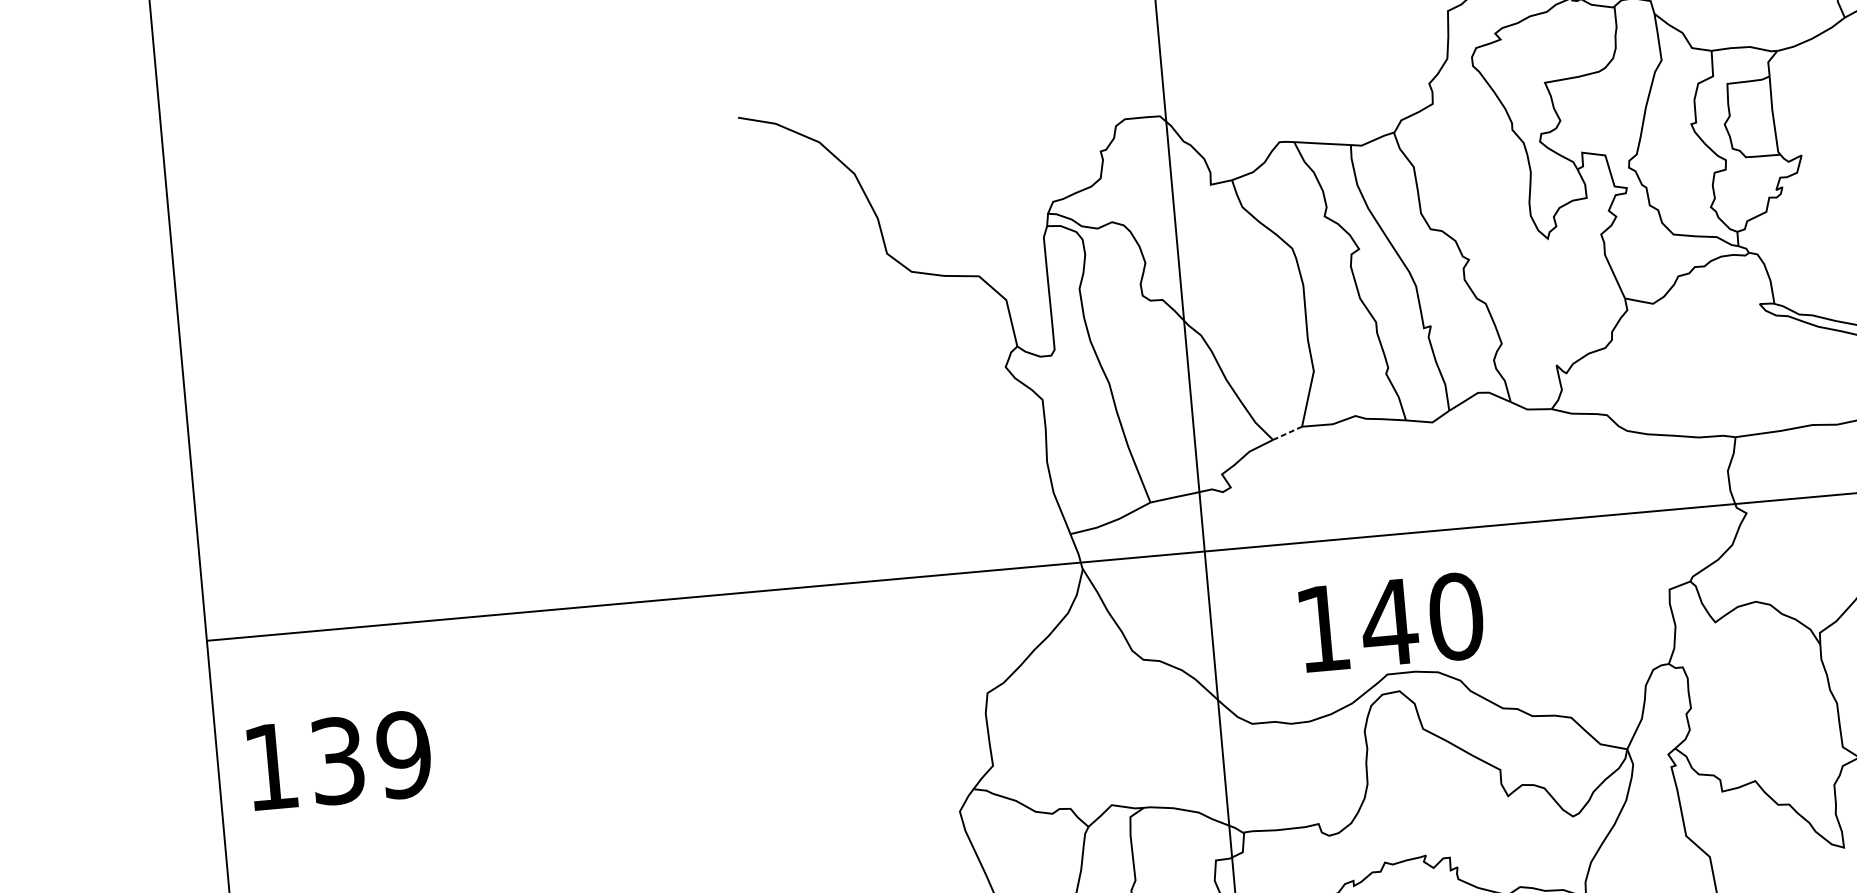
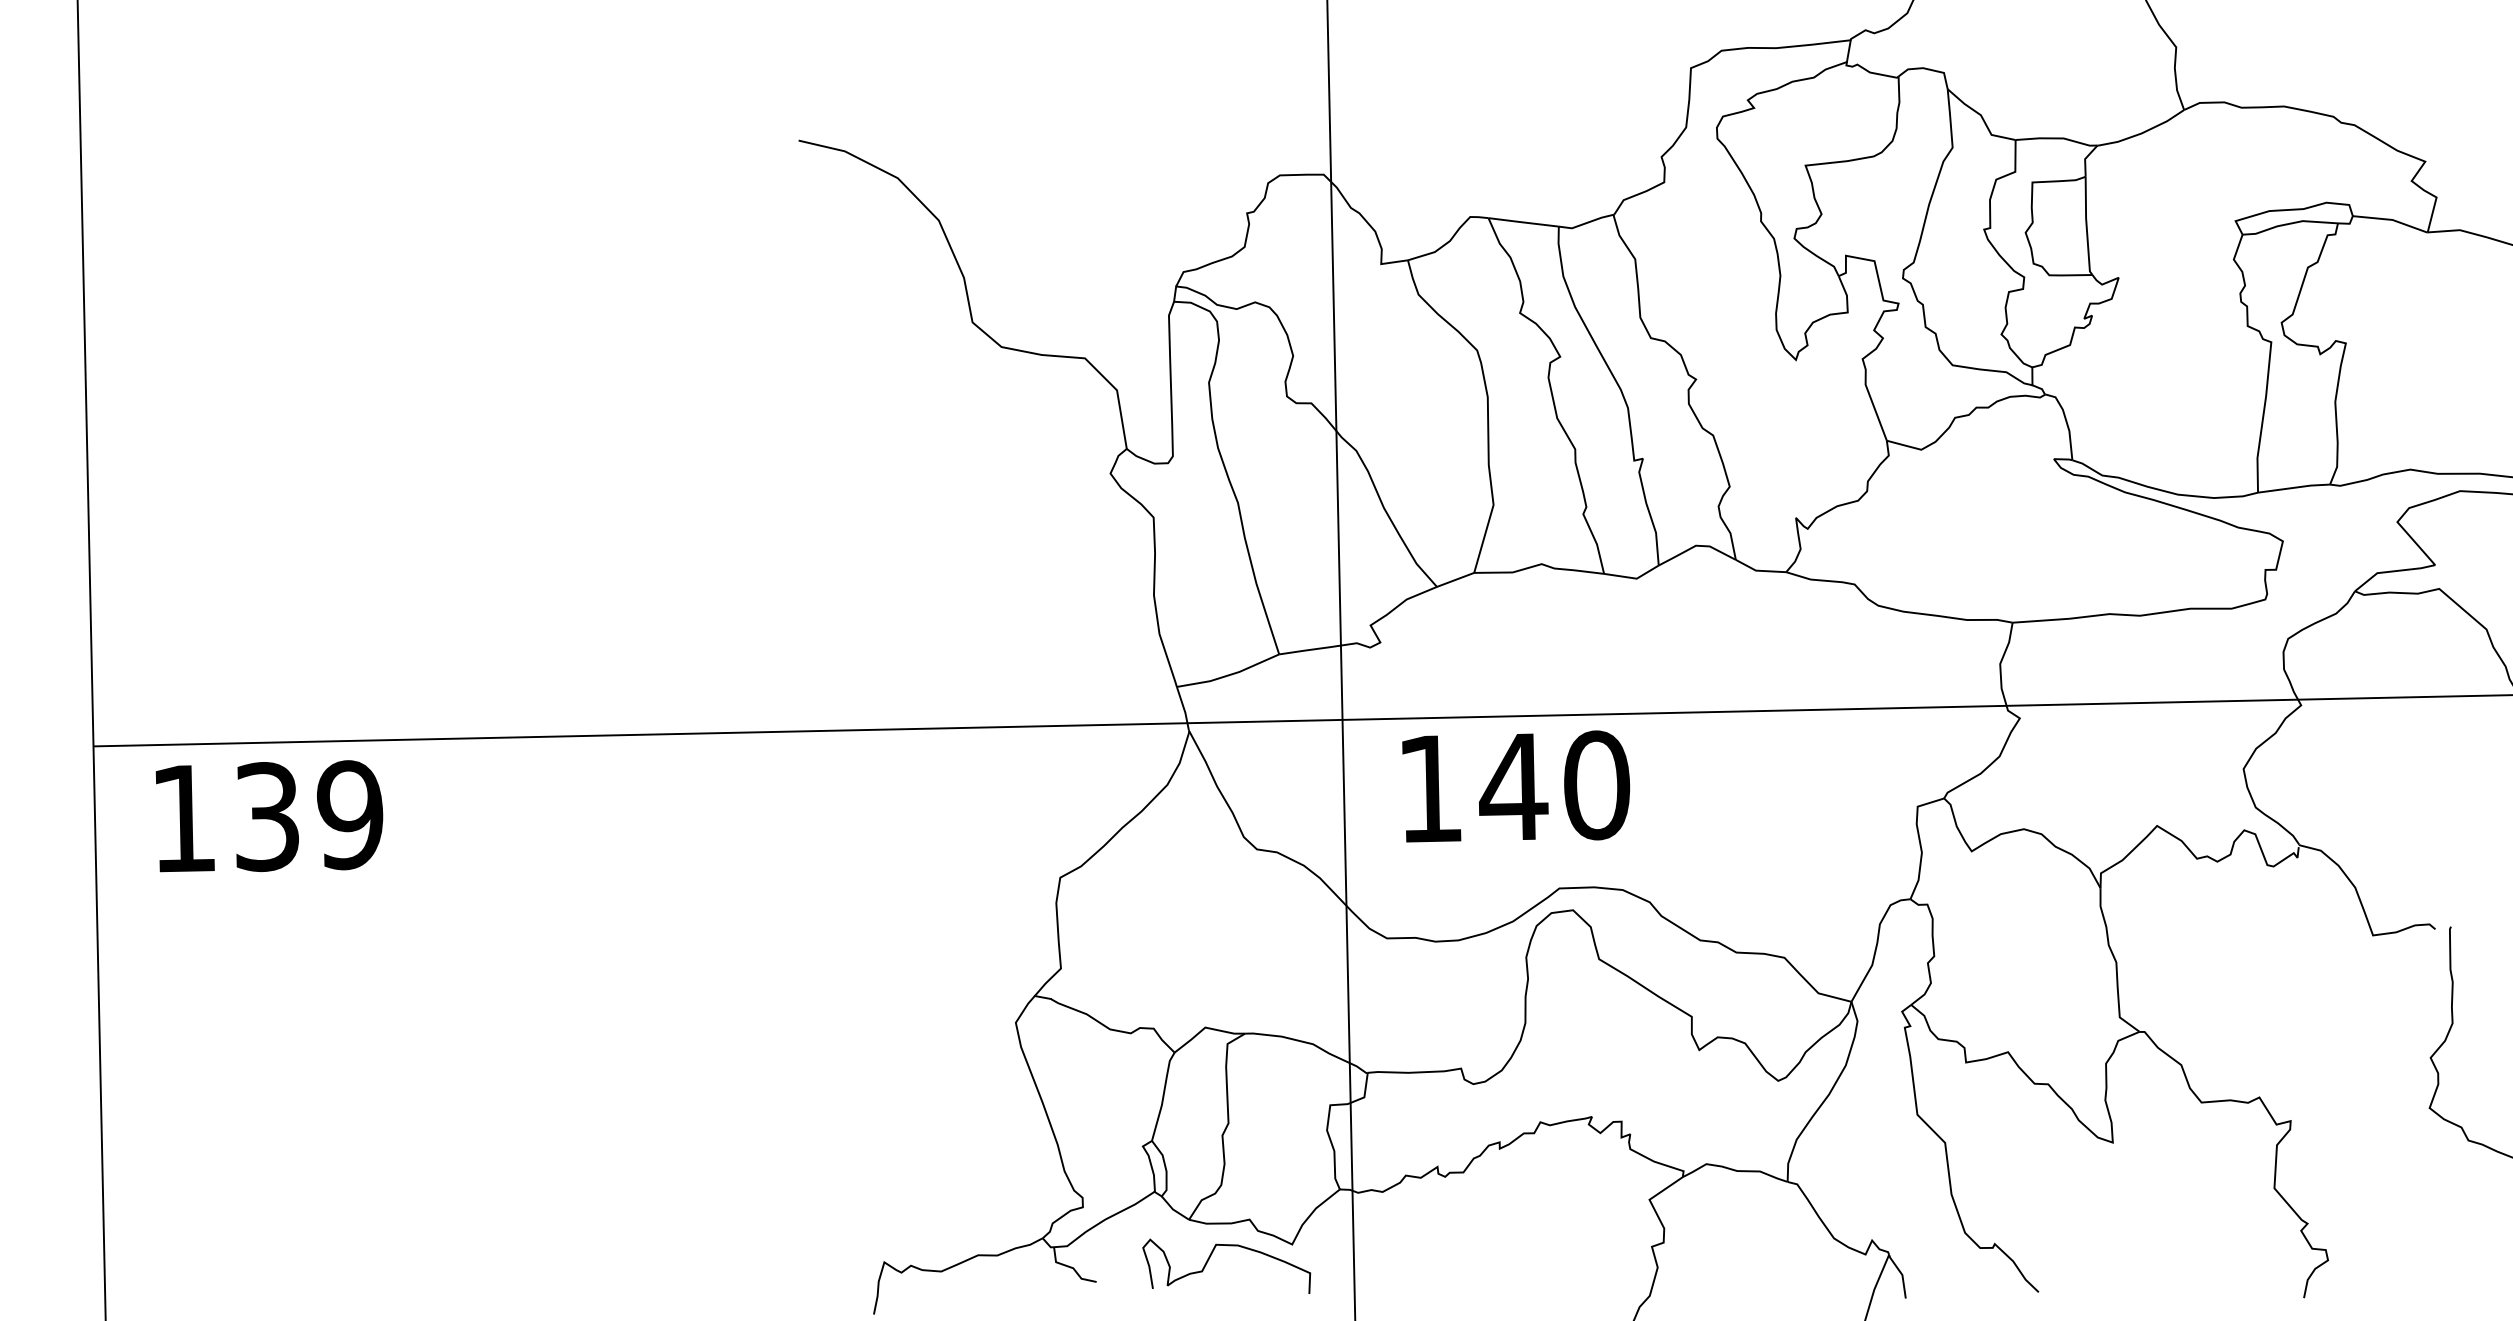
line: (1287, 433) -> (1455, 579), dashed -> solid
text: (1391, 622) -> (1515, 786), moved
text: (339, 760) -> (269, 816), moved

